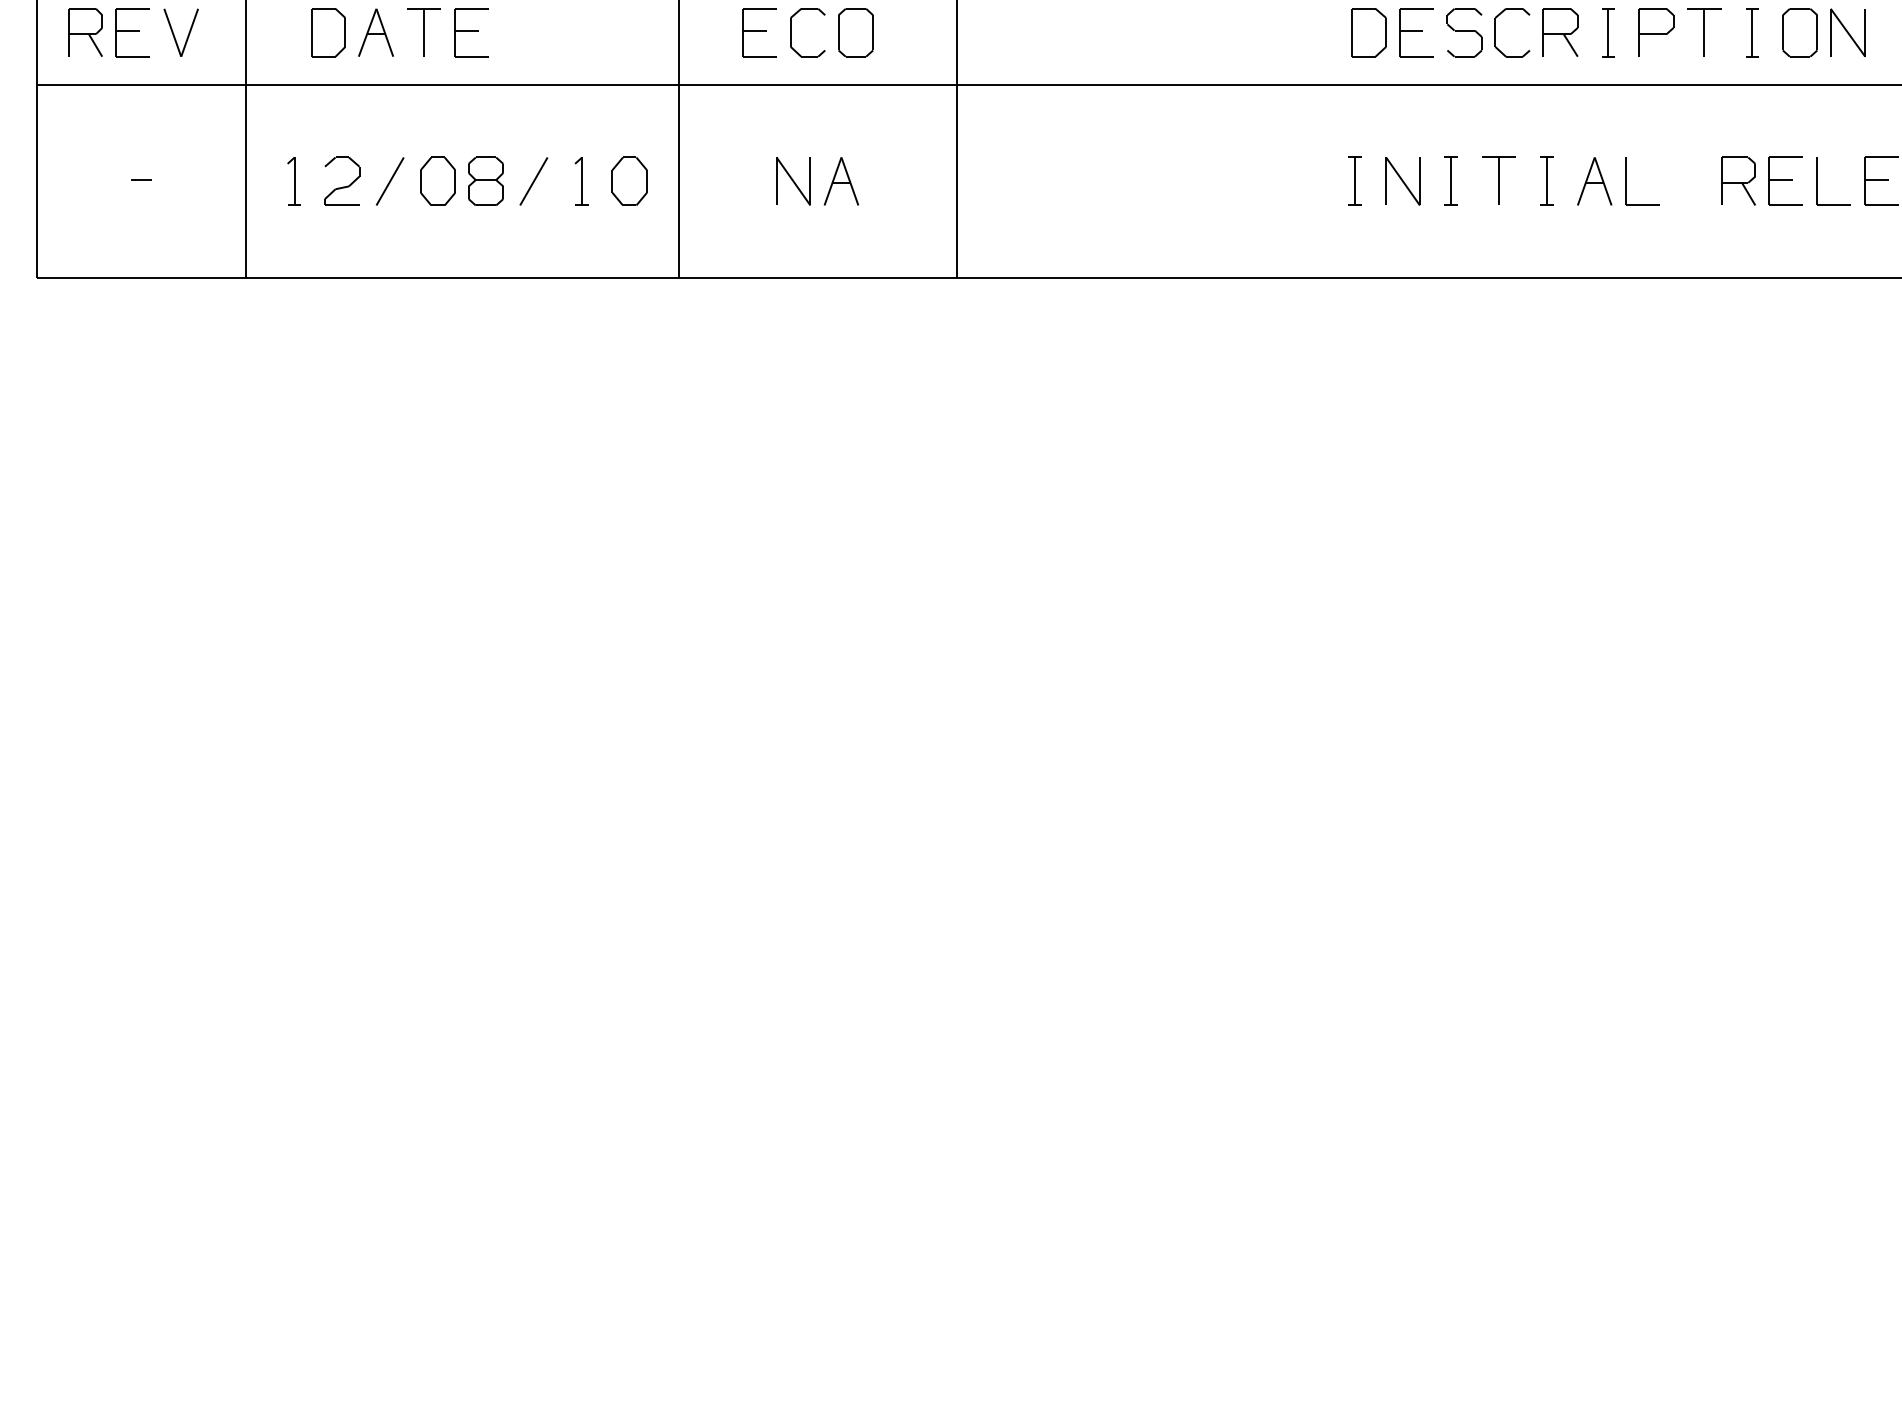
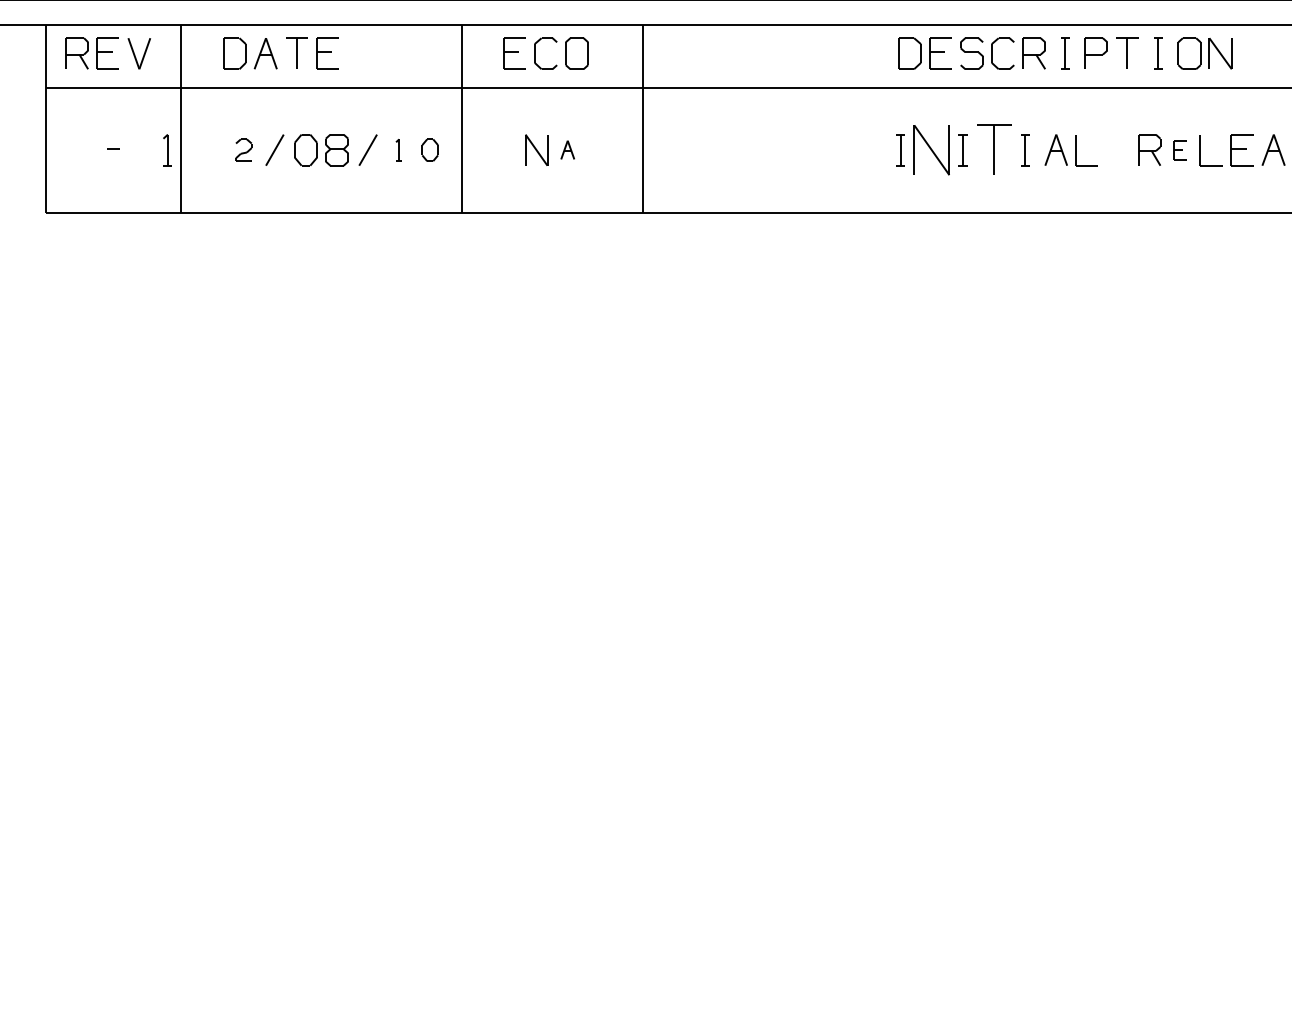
part: (841, 180) -> (567, 149), size x0.6
part: (1402, 180) -> (931, 149), size x1.6
part: (1497, 180) -> (993, 149), size x1.6
part: (293, 181) -> (167, 150), moved
part: (341, 181) -> (243, 150), size x0.7
part: (580, 181) -> (398, 150), size x0.7
part: (628, 181) -> (429, 150), size x0.7
part: (1786, 181) -> (1180, 150), size x0.6

